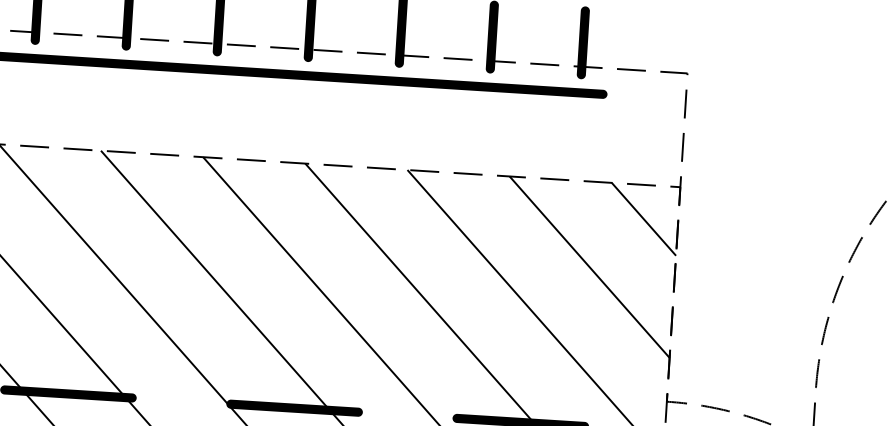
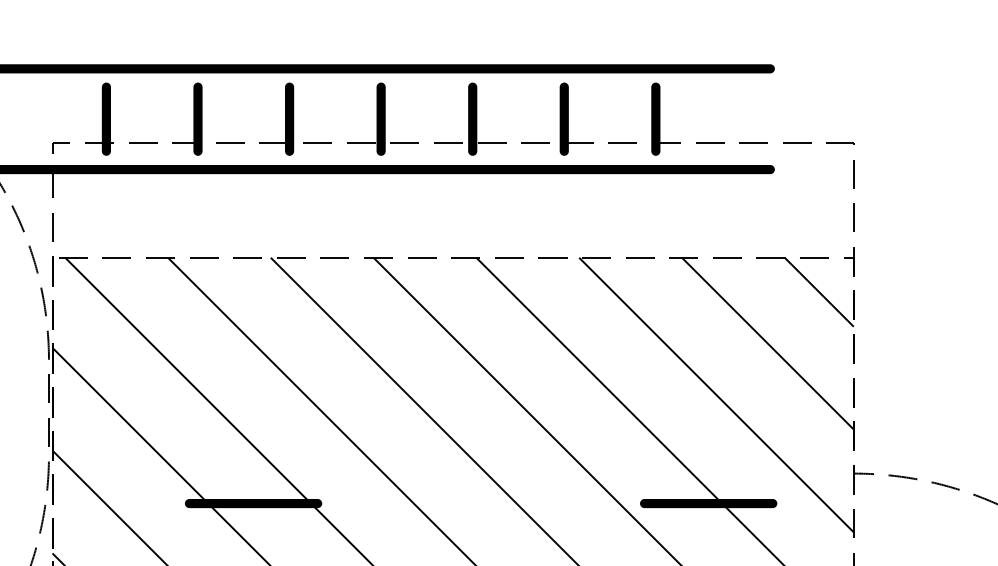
fill: (583, 42) -> (747, 118), removed
fill: (294, 408) -> (480, 503), removed

